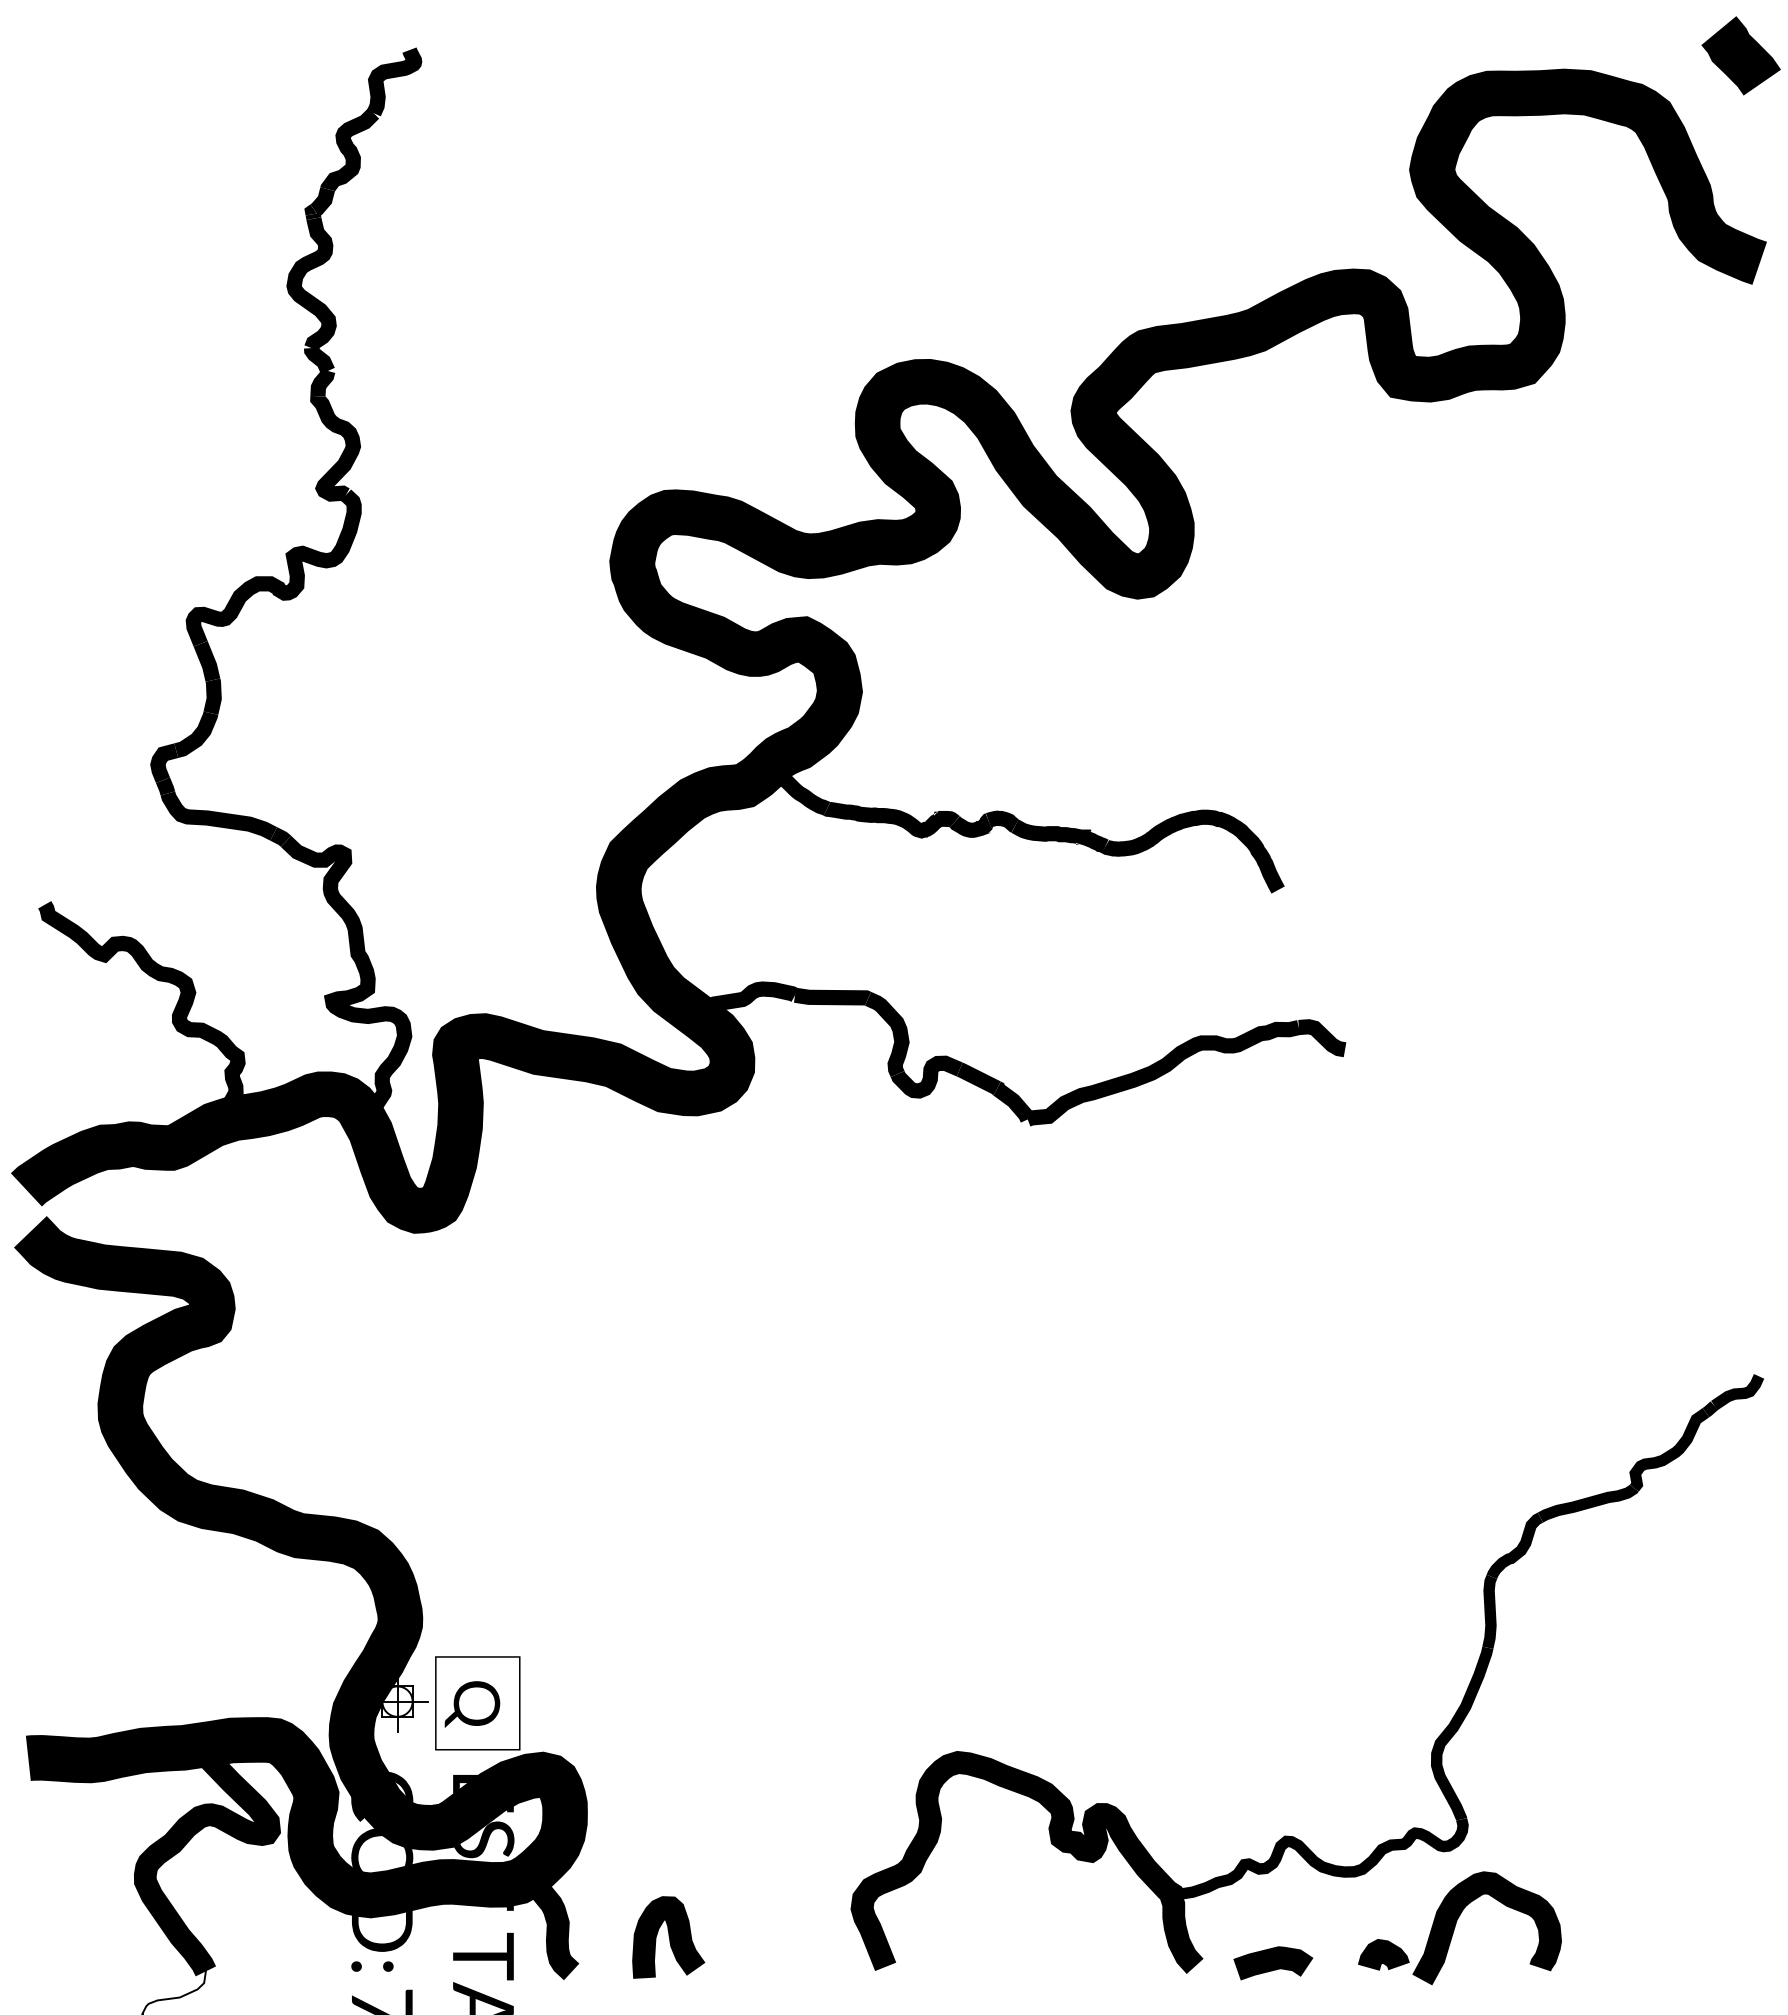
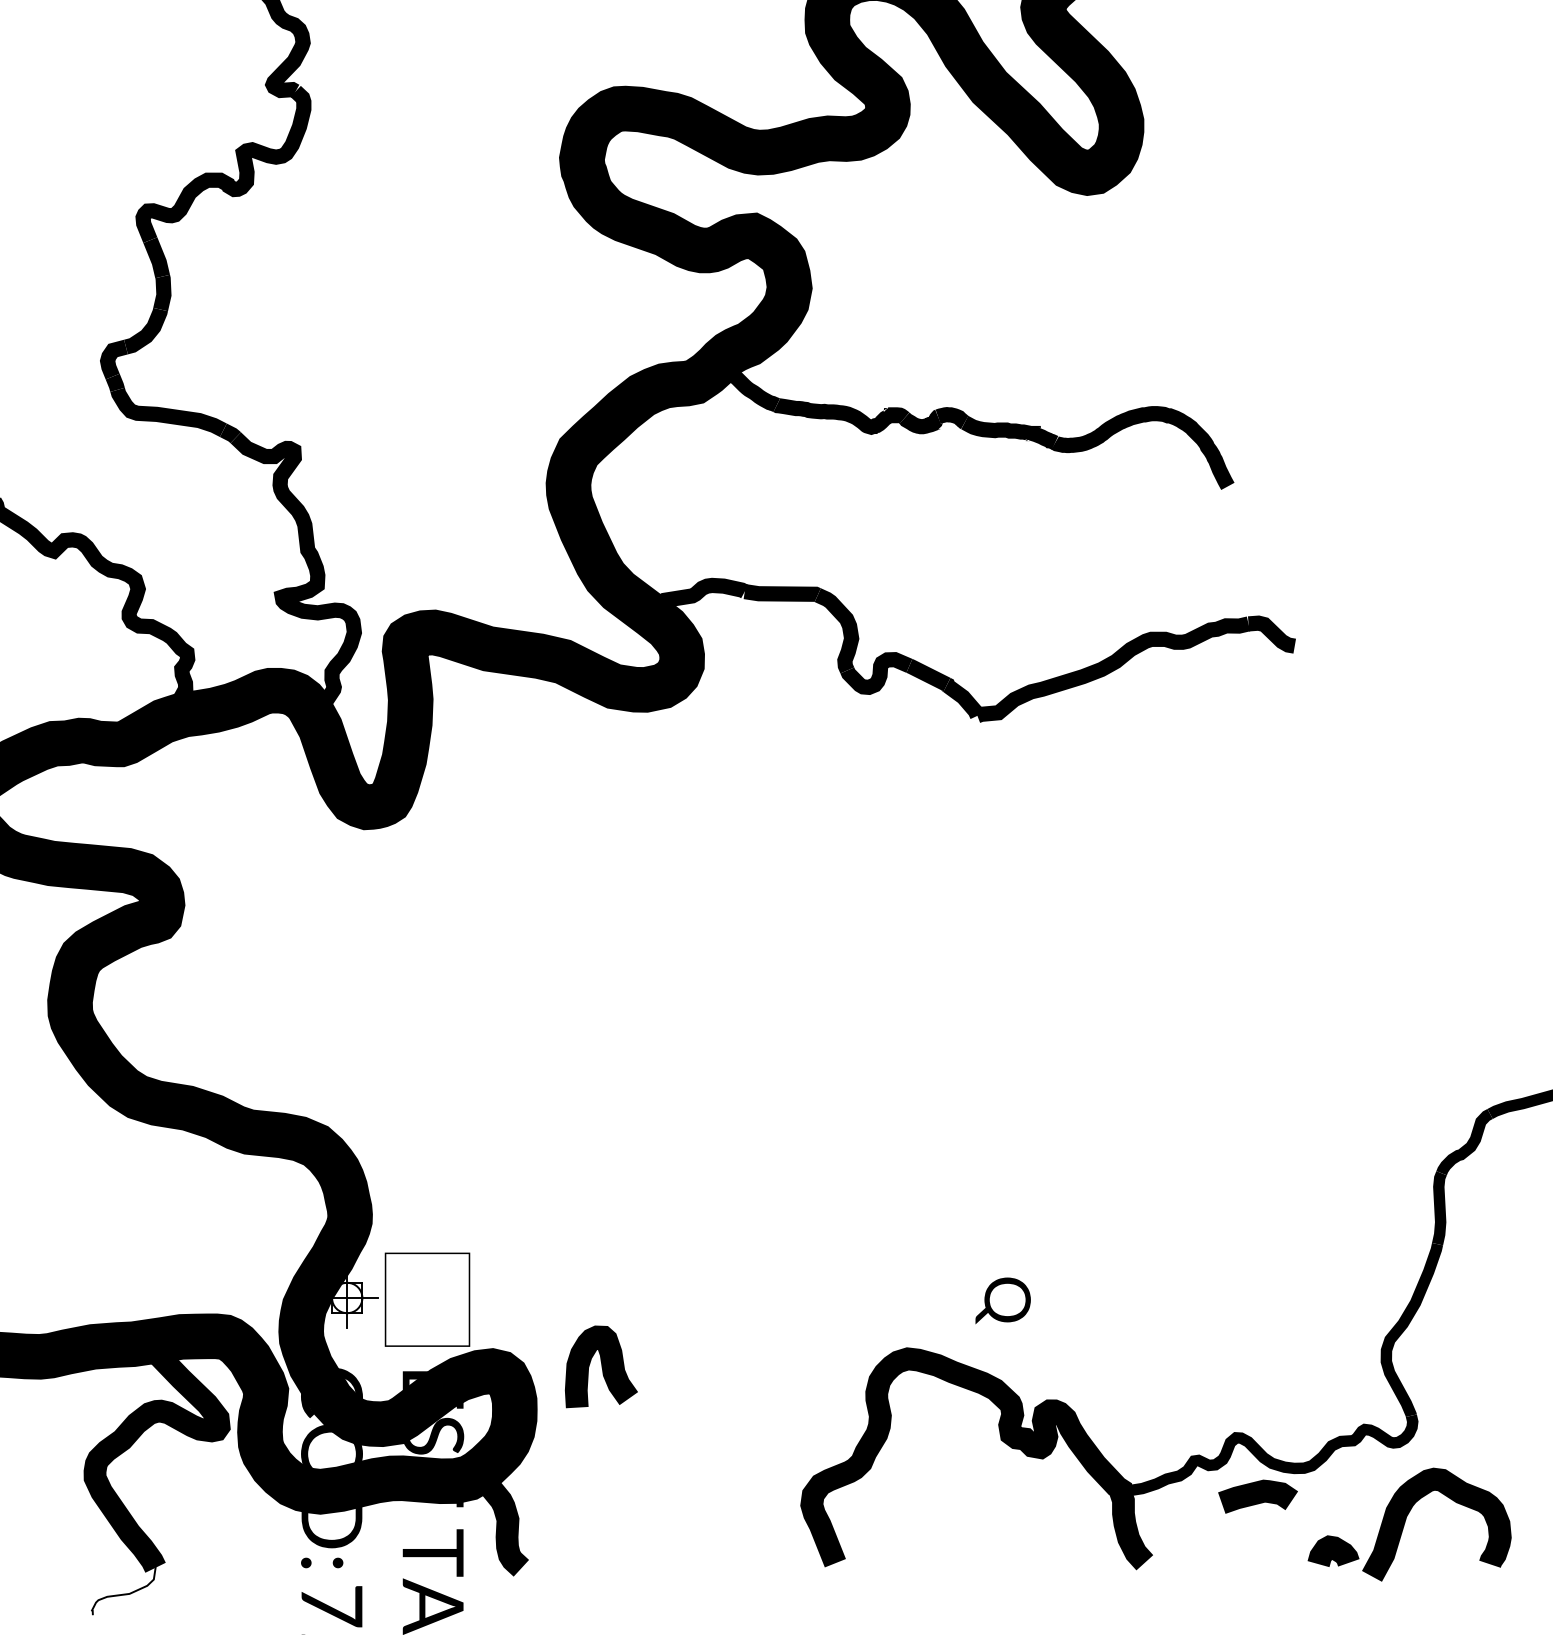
text: (472, 1704) -> (1003, 1300), moved
curve: (668, 1936) -> (601, 1365), moved
curve: (1273, 1963) -> (1258, 1496), moved

